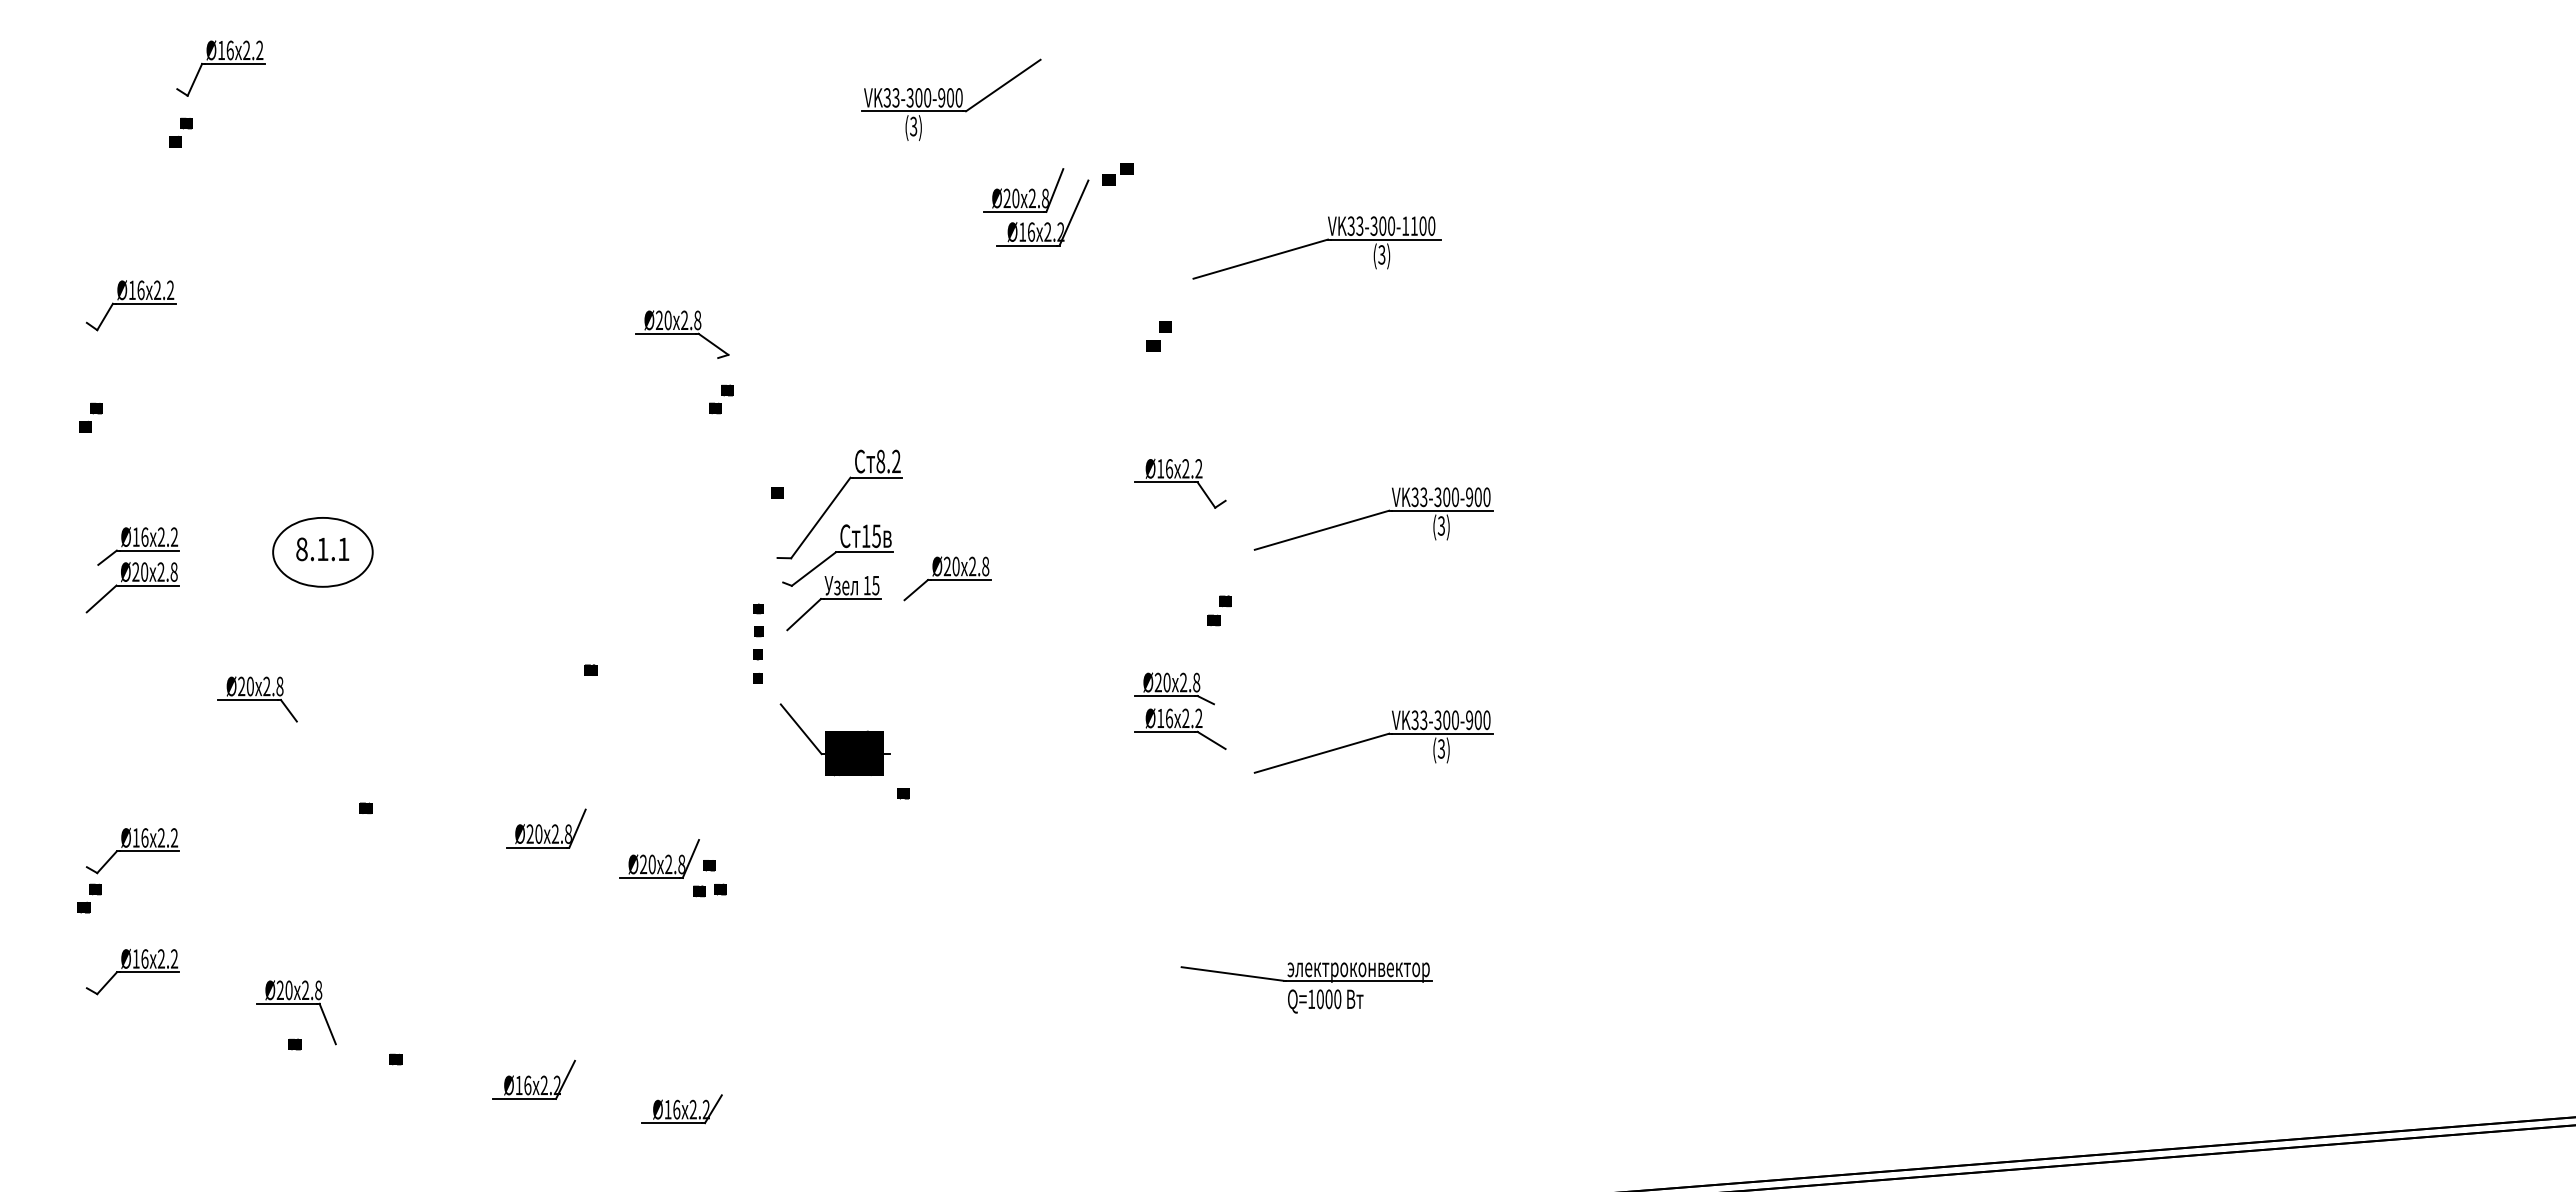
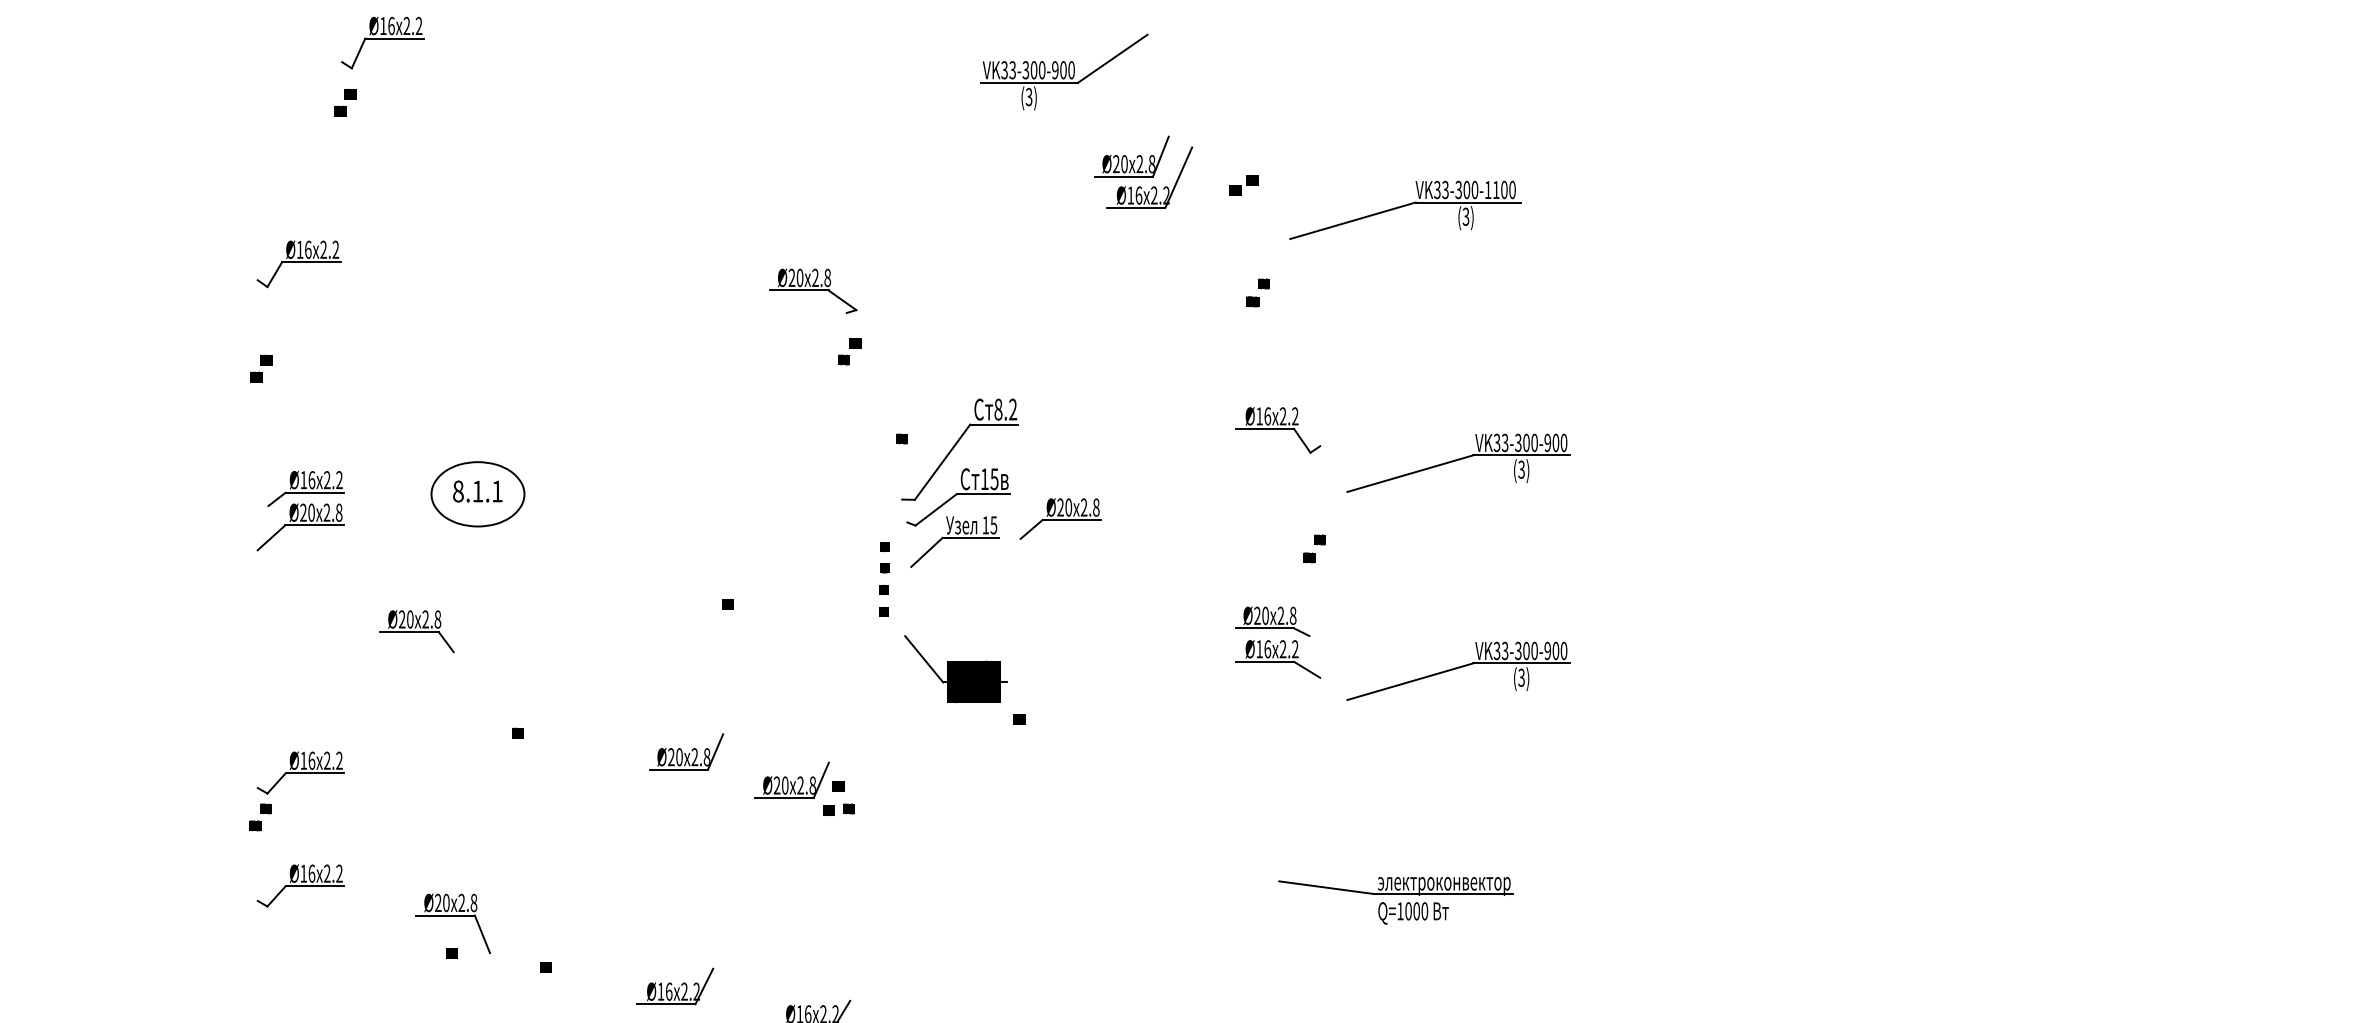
text: (1117, 174) -> (1243, 185), moved

